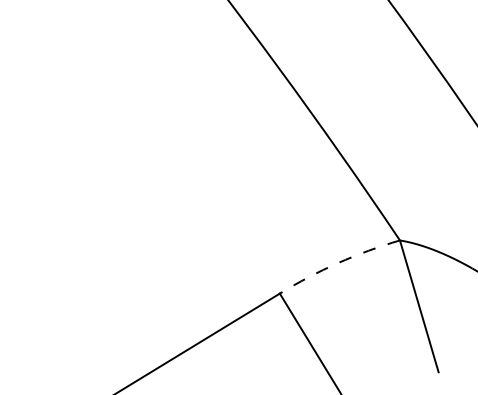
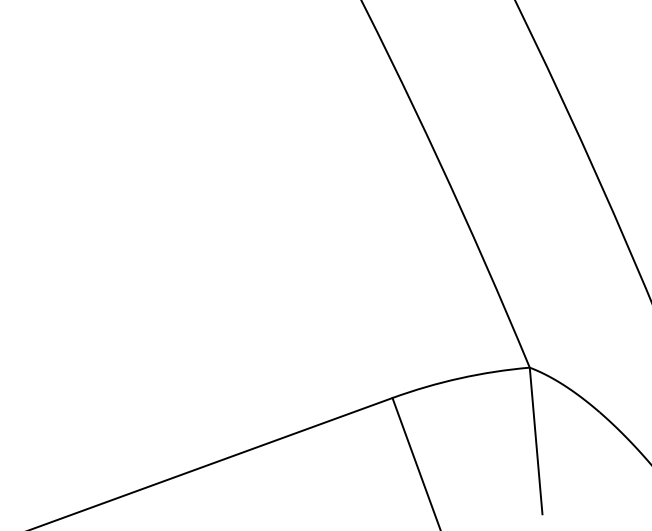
arc: (338, 263) -> (460, 378), dashed -> solid

